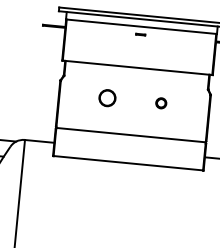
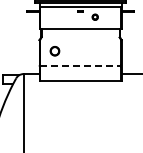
part: (106, 98) -> (54, 51), moved
part: (160, 101) -> (94, 16), moved
line: (132, 134) -> (81, 65), solid -> dashed

